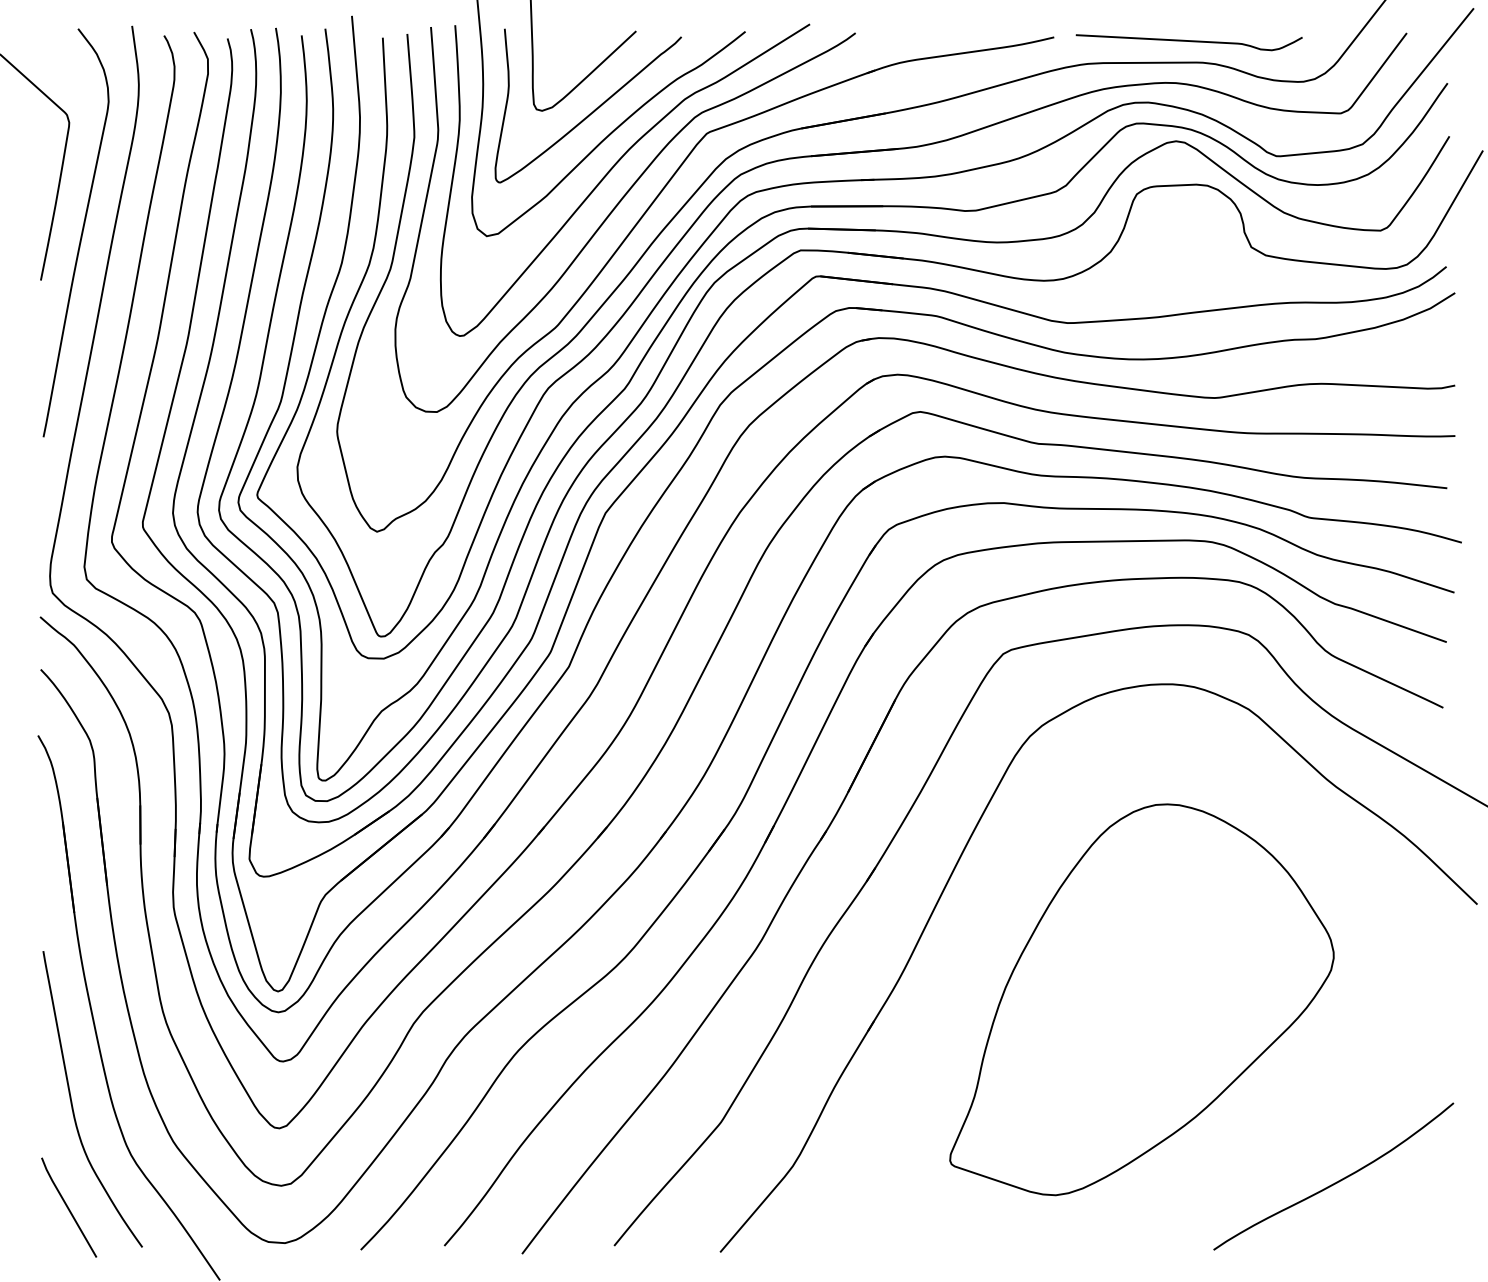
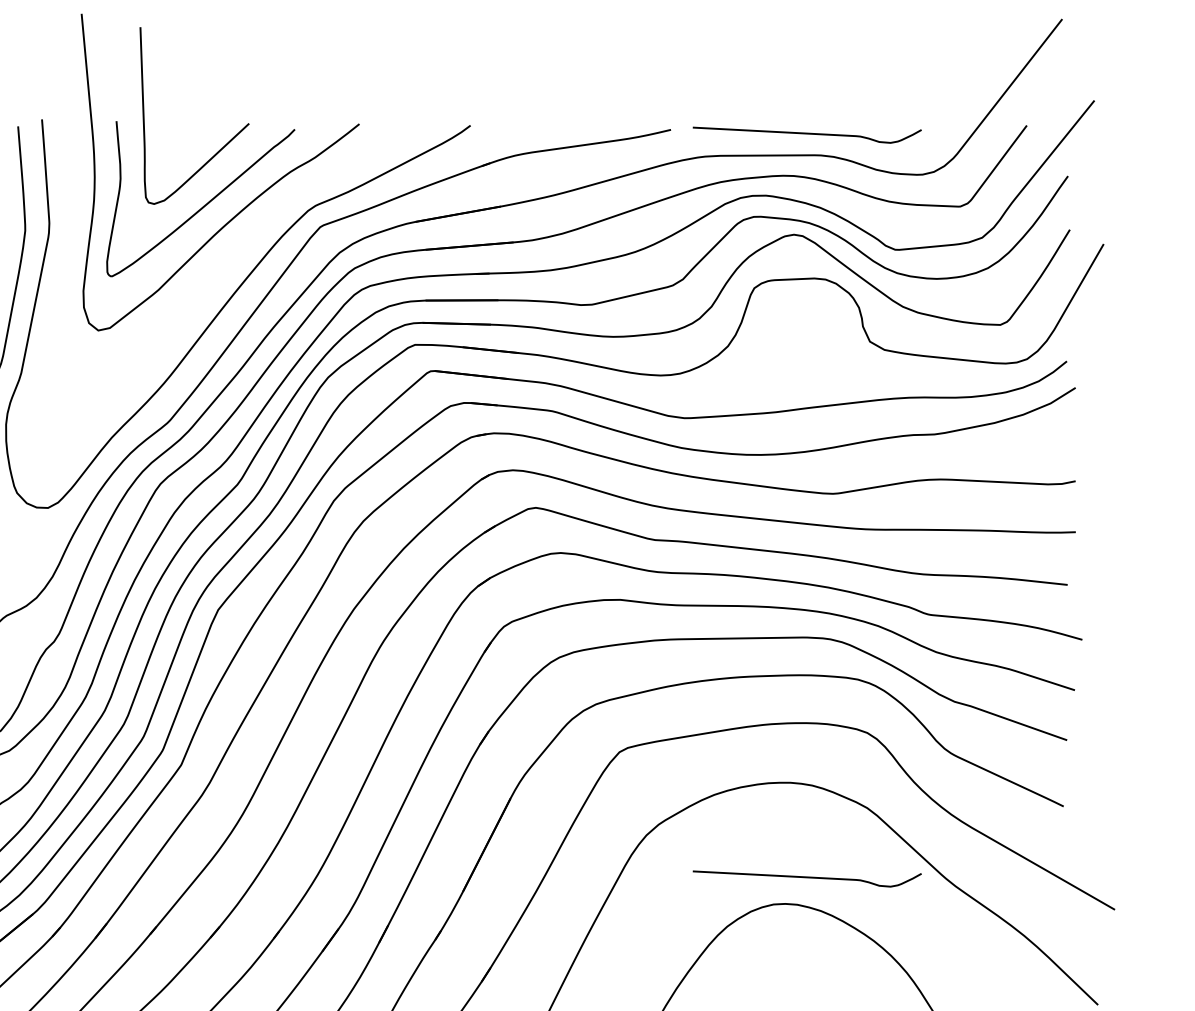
curve: (613, 168) -> (226, 262), removed
curve: (1188, 778) -> (806, 877), added

